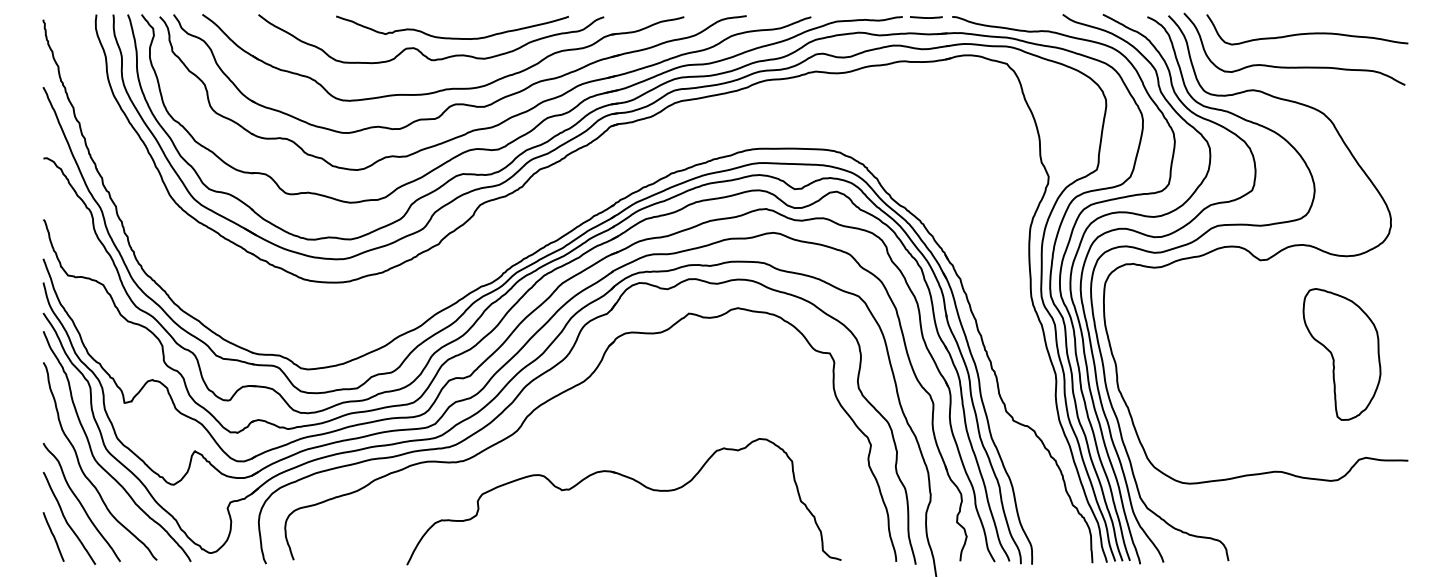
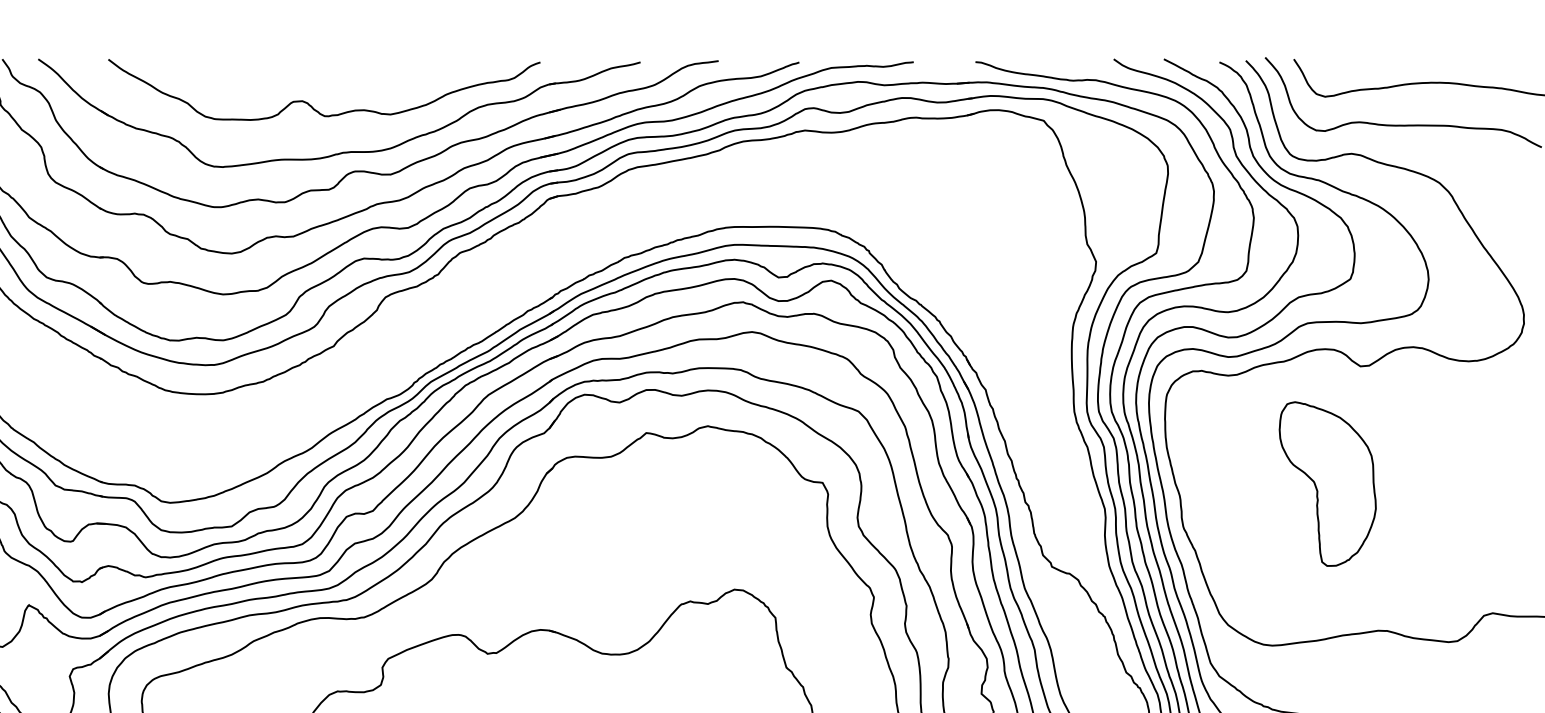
line: (926, 17) -> (943, 62), removed
curve: (452, 37) -> (350, 87), removed
part: (1341, 354) -> (1327, 484), moved

